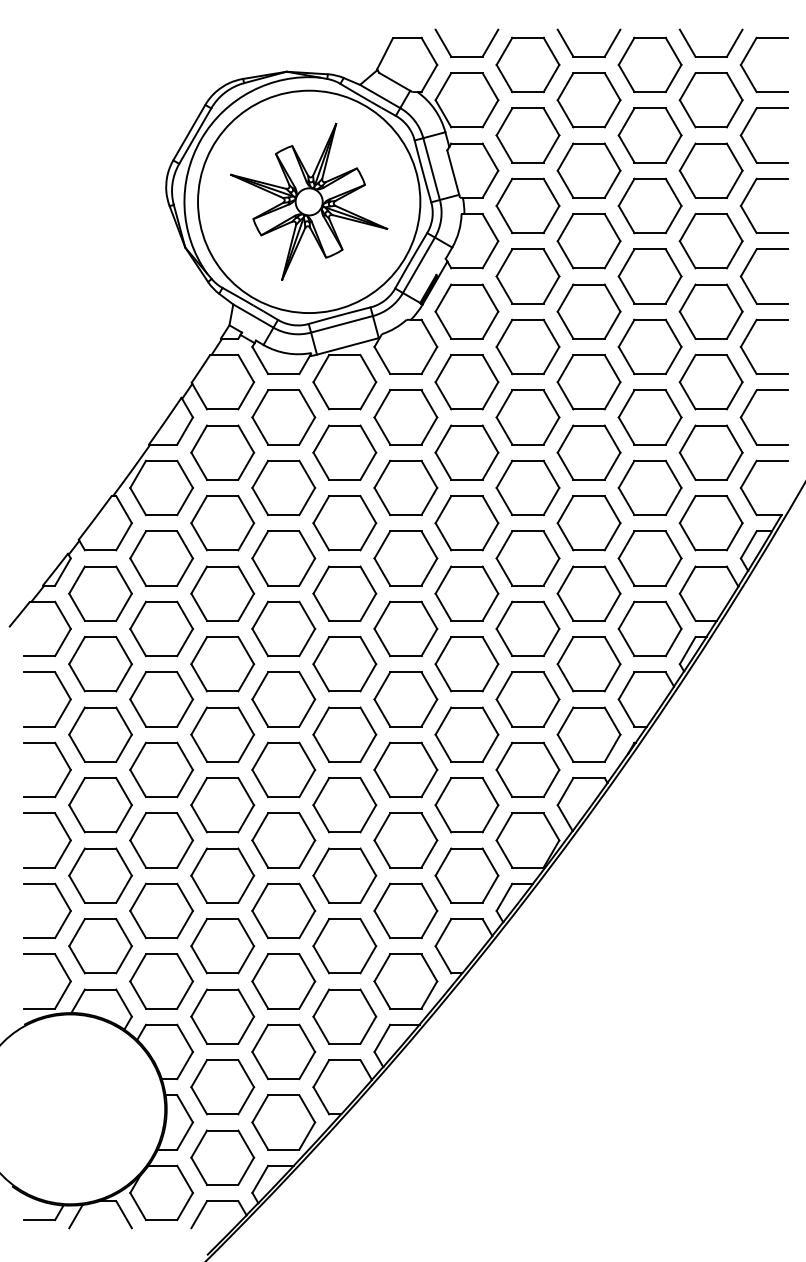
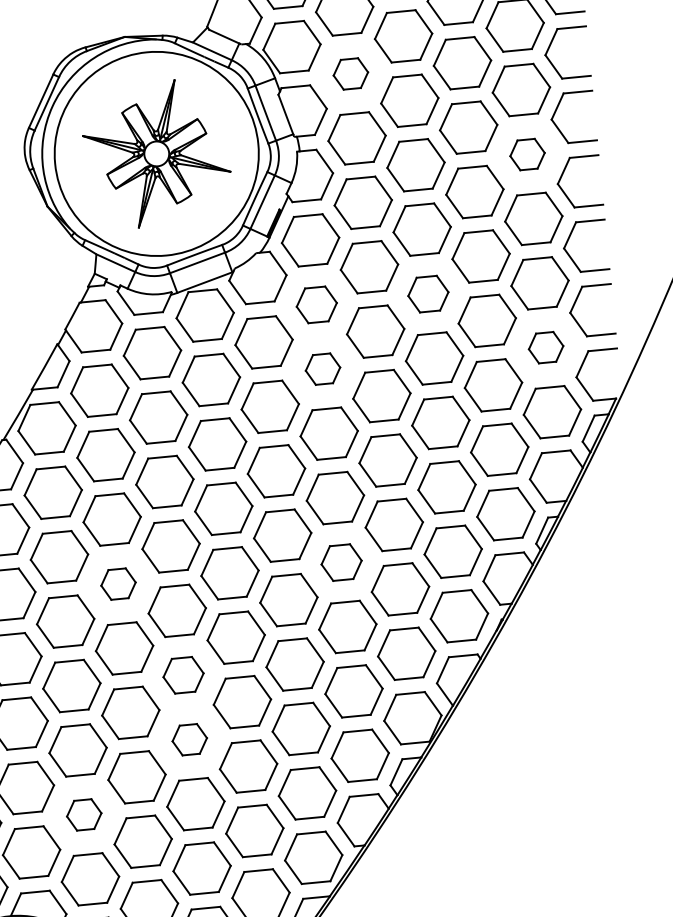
part: (527, 135) -> (350, 74), size x0.6
part: (710, 241) -> (526, 154), size x0.6
part: (466, 382) -> (316, 305), size x0.7
part: (588, 382) -> (427, 294), size x0.7
part: (466, 452) -> (322, 369), size x0.6
part: (710, 452) -> (545, 347), size x0.6
part: (222, 664) -> (118, 584), size x0.6
part: (466, 664) -> (341, 562), size x0.7
part: (283, 769) -> (183, 674), size x0.7
part: (283, 840) -> (189, 739), size x0.6
part: (161, 910) -> (84, 814), size x0.6

